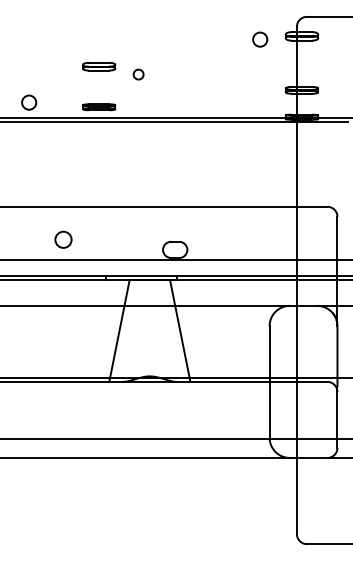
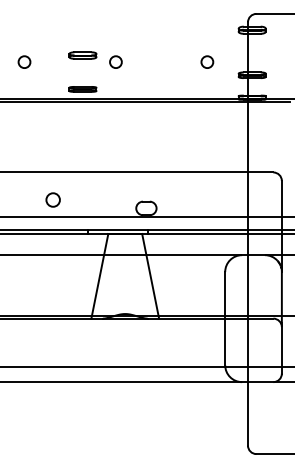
circle: (260, 39) -> (207, 62), moved
circle: (138, 74) -> (115, 62), size x1.43
circle: (29, 102) -> (24, 62), moved

